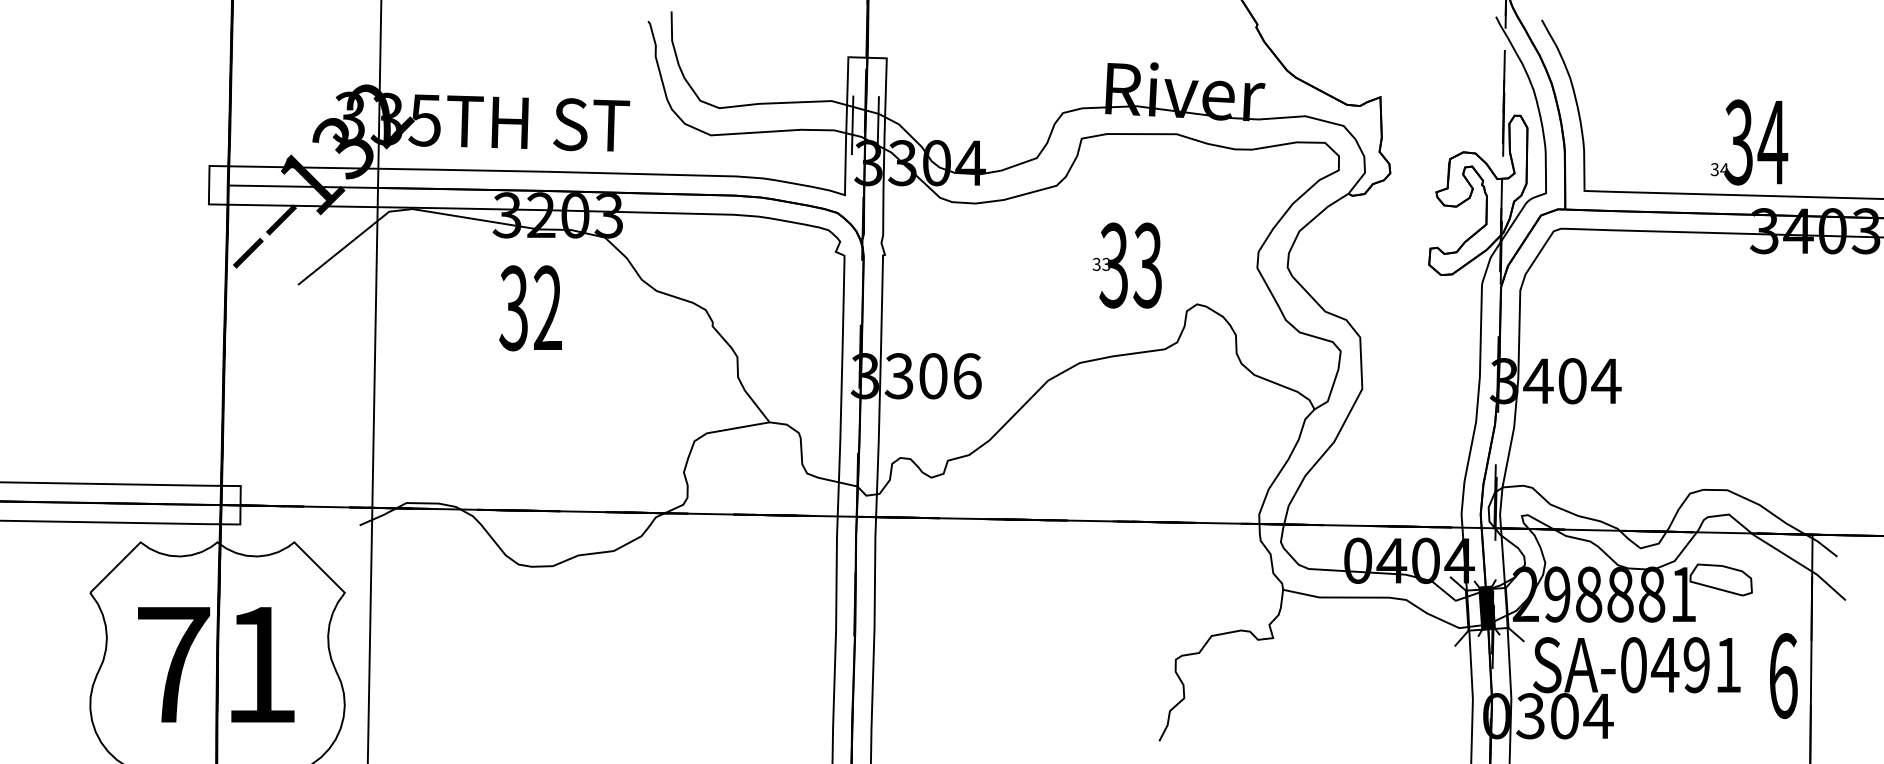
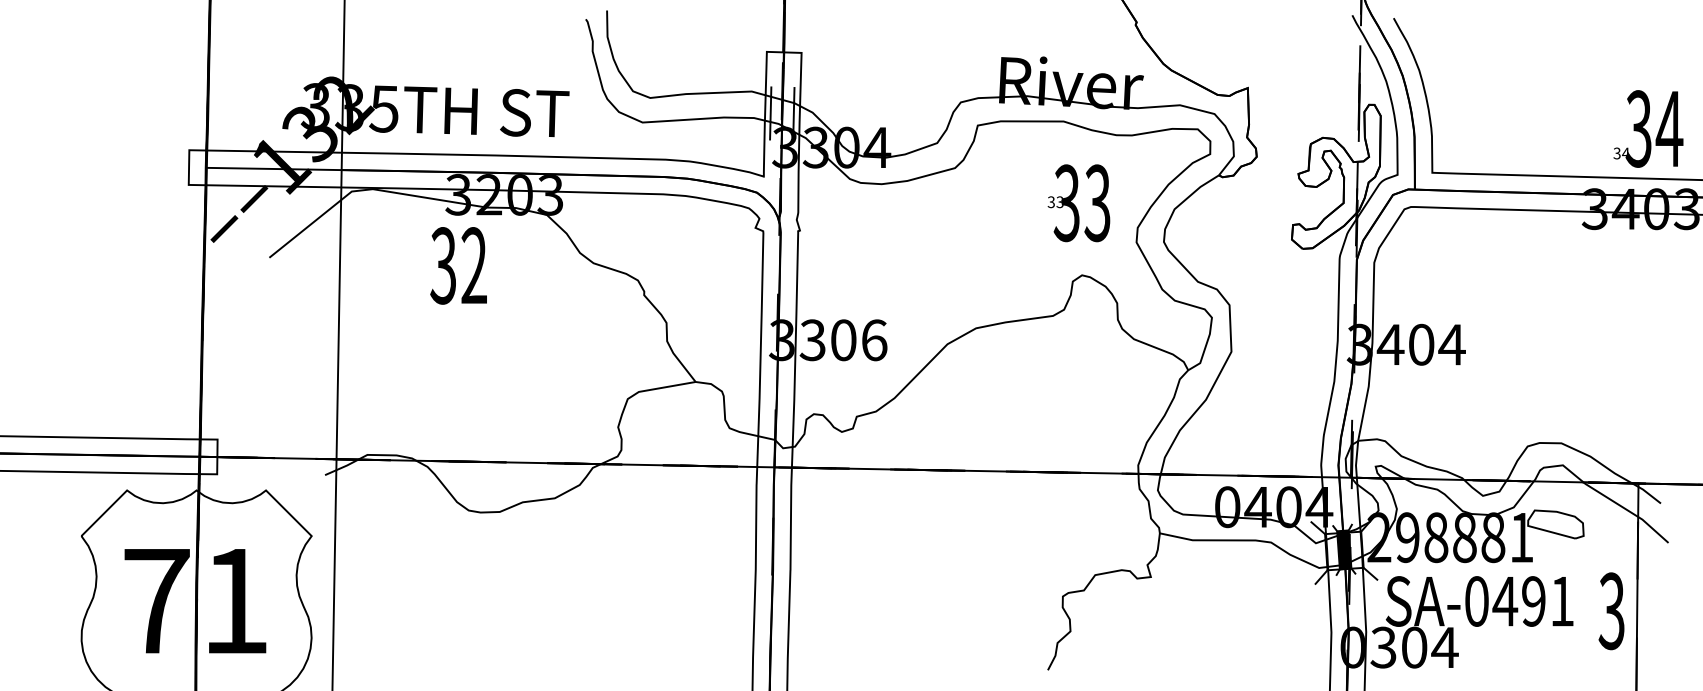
text: (1749, 141) -> (1648, 128), moved
text: (1126, 265) -> (1078, 203), moved
text: (530, 307) -> (458, 265), moved
text: (1782, 676) -> (1611, 611), 6 -> 3

